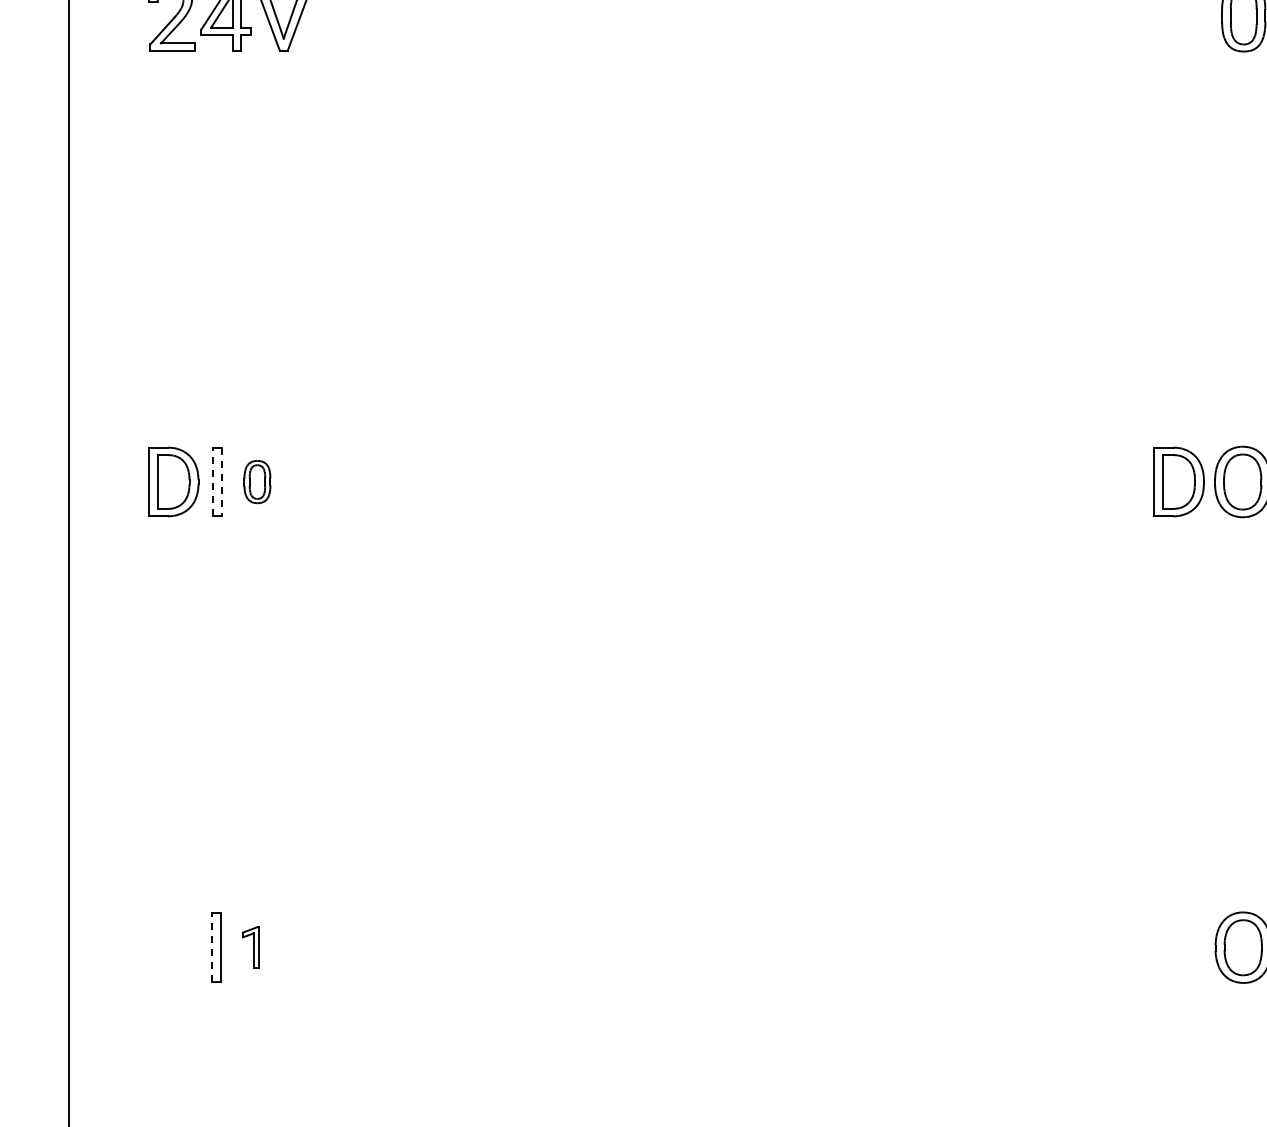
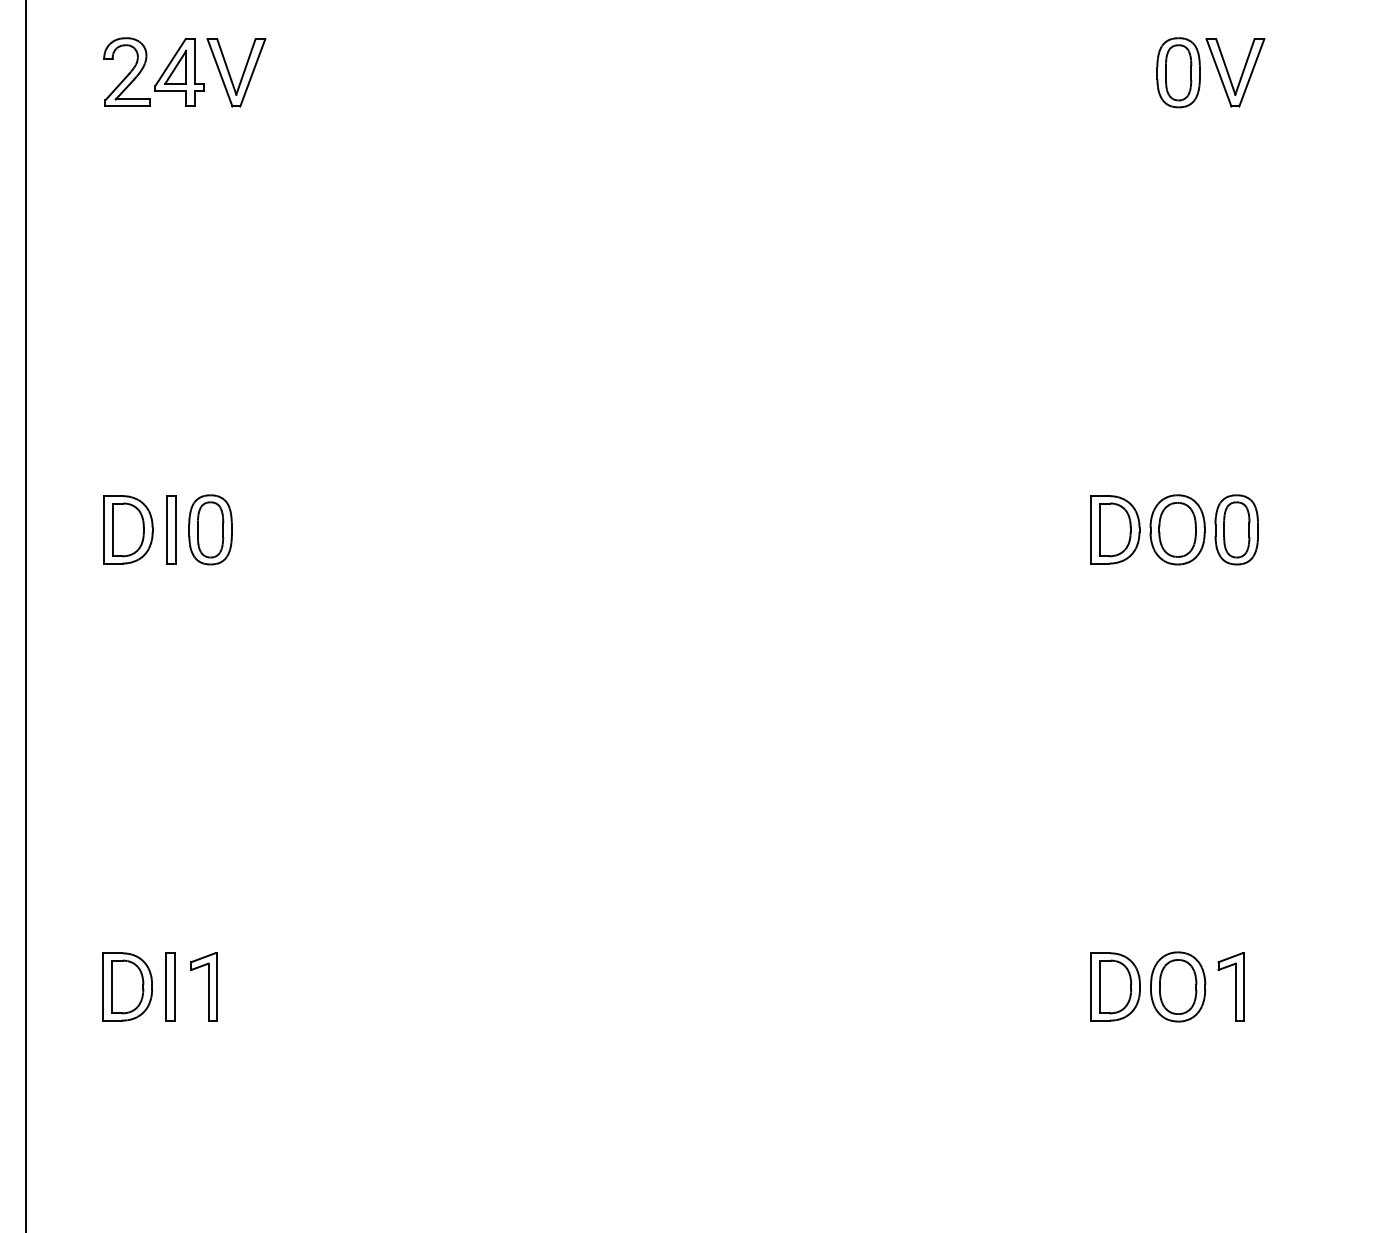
line: (212, 481) -> (166, 529), dashed -> solid
line: (221, 481) -> (175, 529), dashed -> solid
part: (257, 481) -> (210, 529), size x1.67
part: (172, 947) -> (127, 986), added
part: (250, 947) -> (203, 986), size x1.67
part: (1179, 947) -> (1115, 986), added
line: (212, 948) -> (166, 987), dashed -> solid

